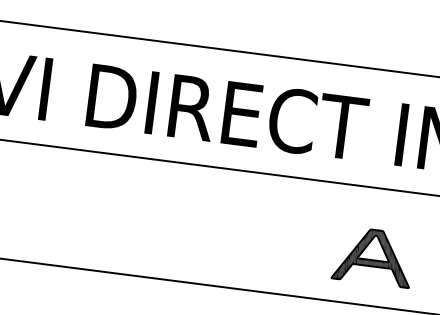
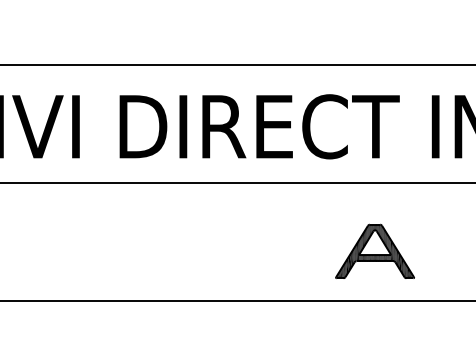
part: (373, 255) -> (374, 250), moved

